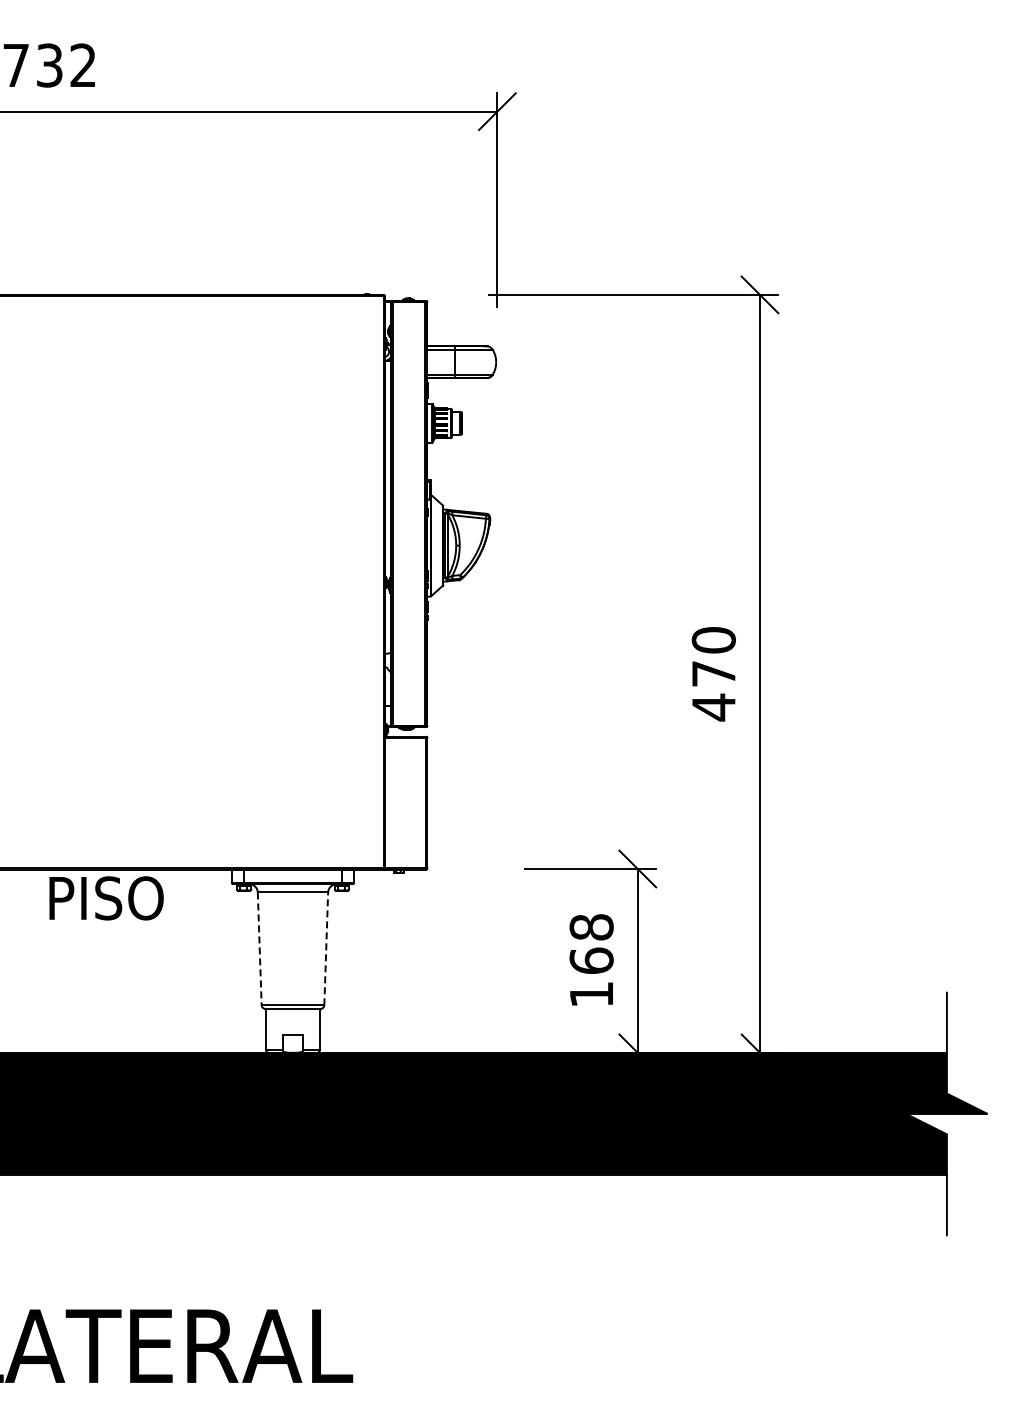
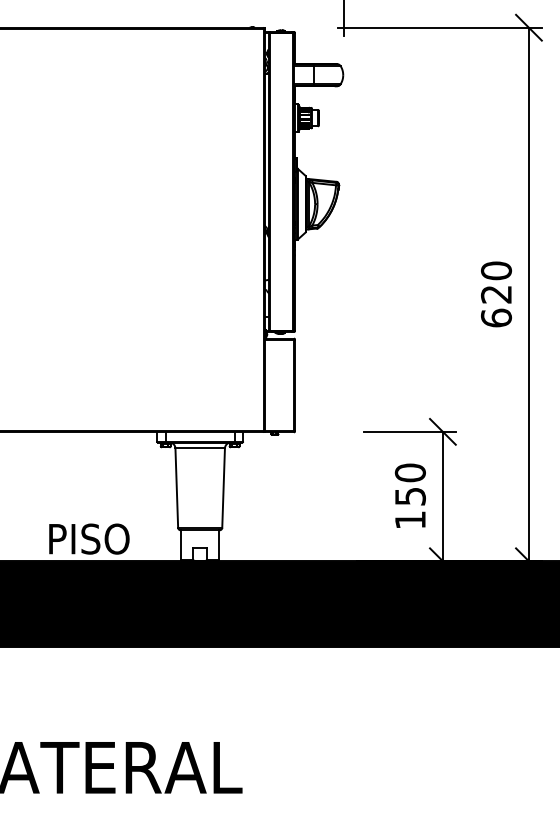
text: (713, 691) -> (496, 306), 470 -> 620
text: (106, 898) -> (89, 539), moved
text: (591, 943) -> (410, 484), 168 -> 150
line: (326, 948) -> (223, 487), dashed -> solid
line: (259, 949) -> (176, 488), dashed -> solid

